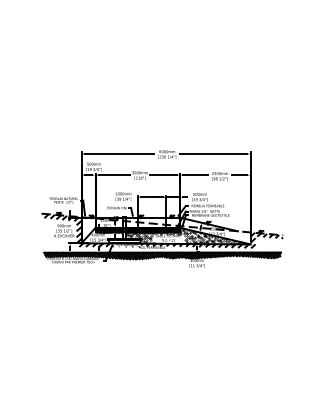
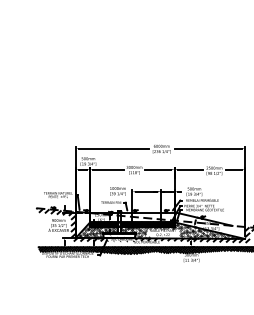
hatch: (103, 236) -> (98, 231), added

